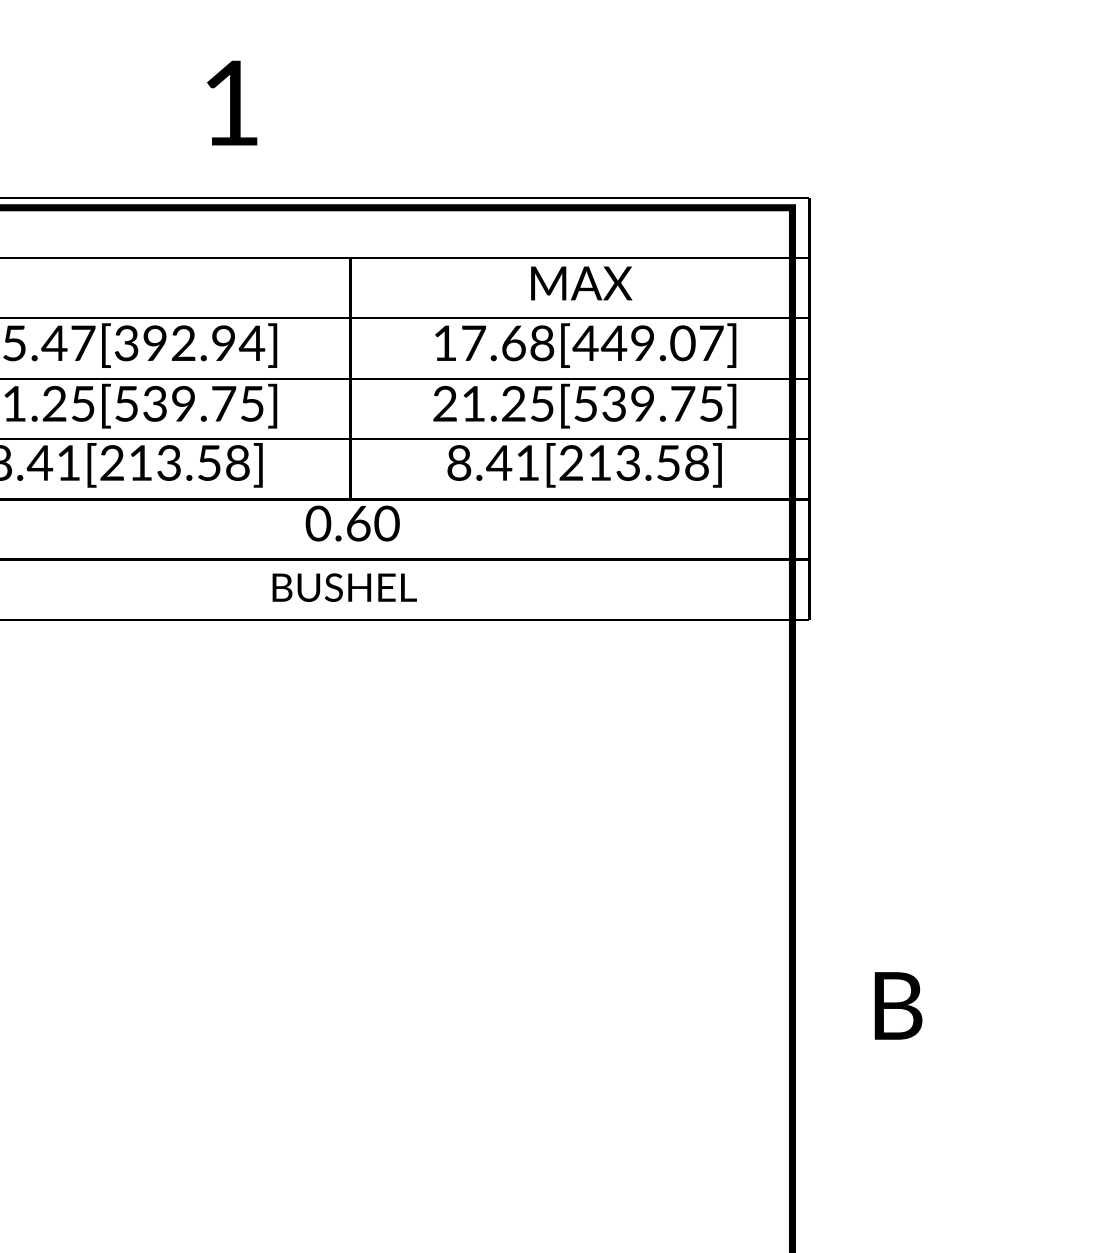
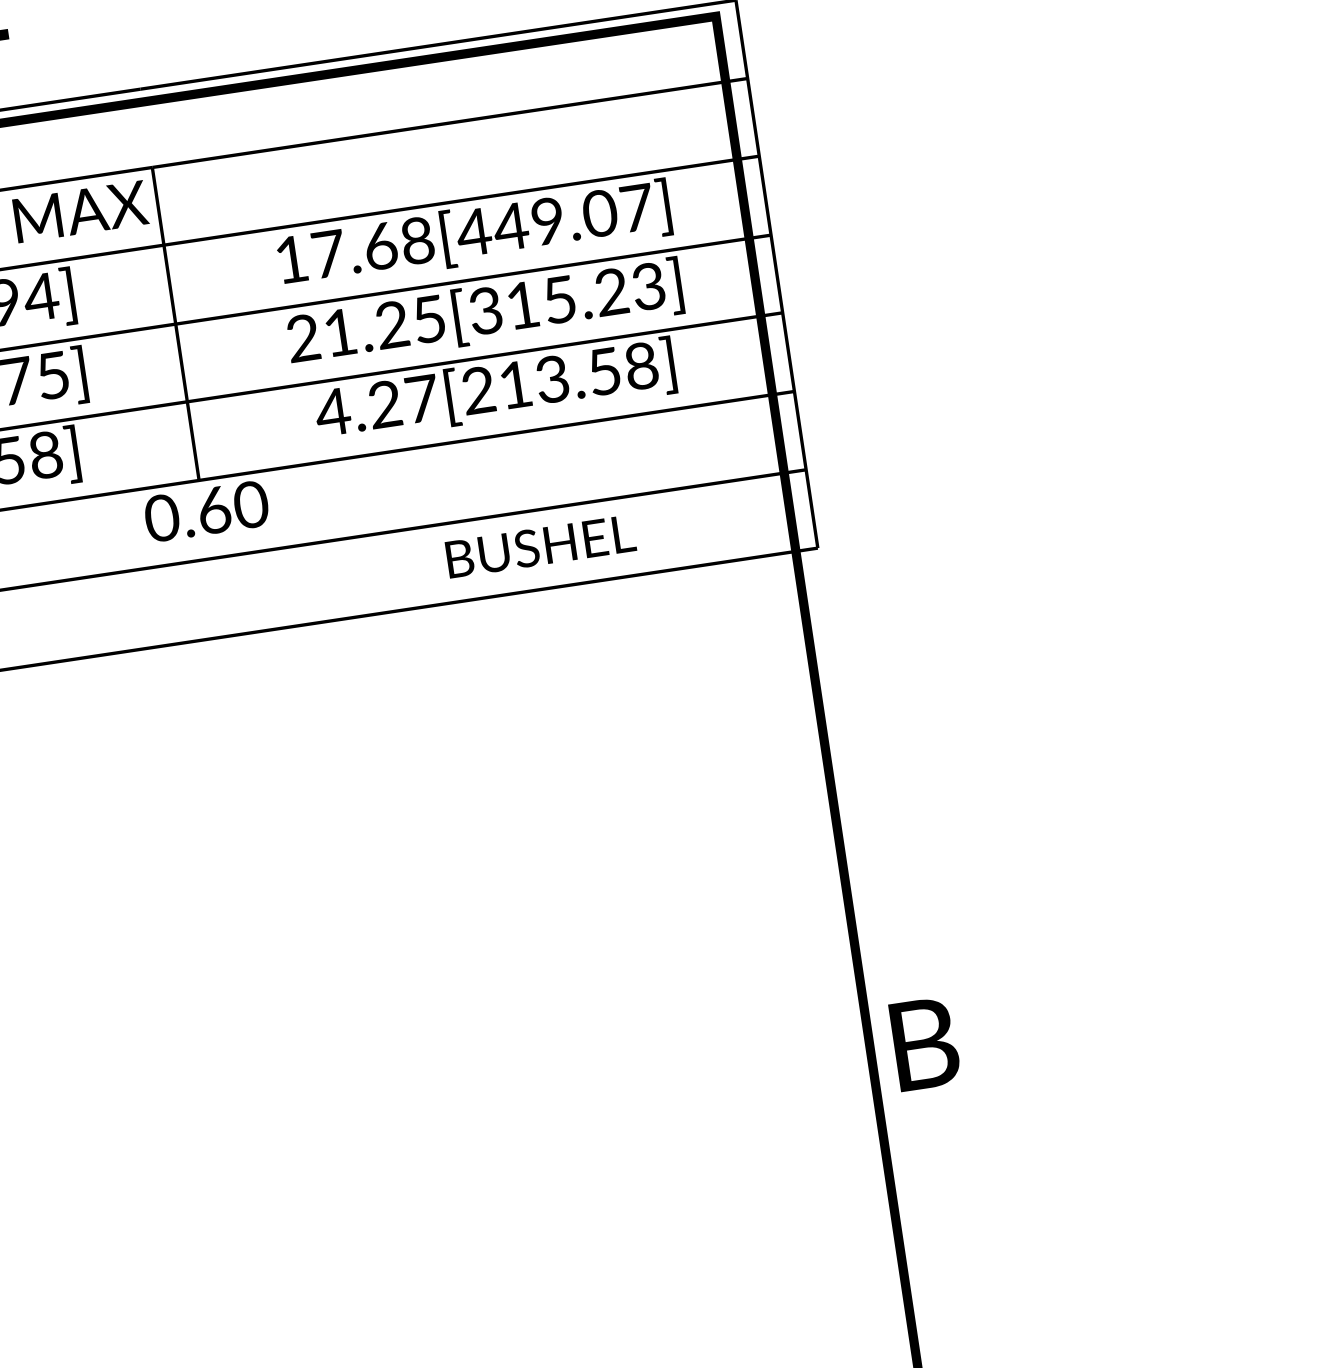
text: (581, 283) -> (80, 211), moved
text: (648, 403) -> (567, 298), 21.25[539.75] -> 21.25[315.23]
text: (492, 462) -> (376, 405), 8.41[213.58] -> 4.27[213.58]
text: (344, 587) -> (540, 546), moved
text: (898, 1005) -> (925, 1043), moved

